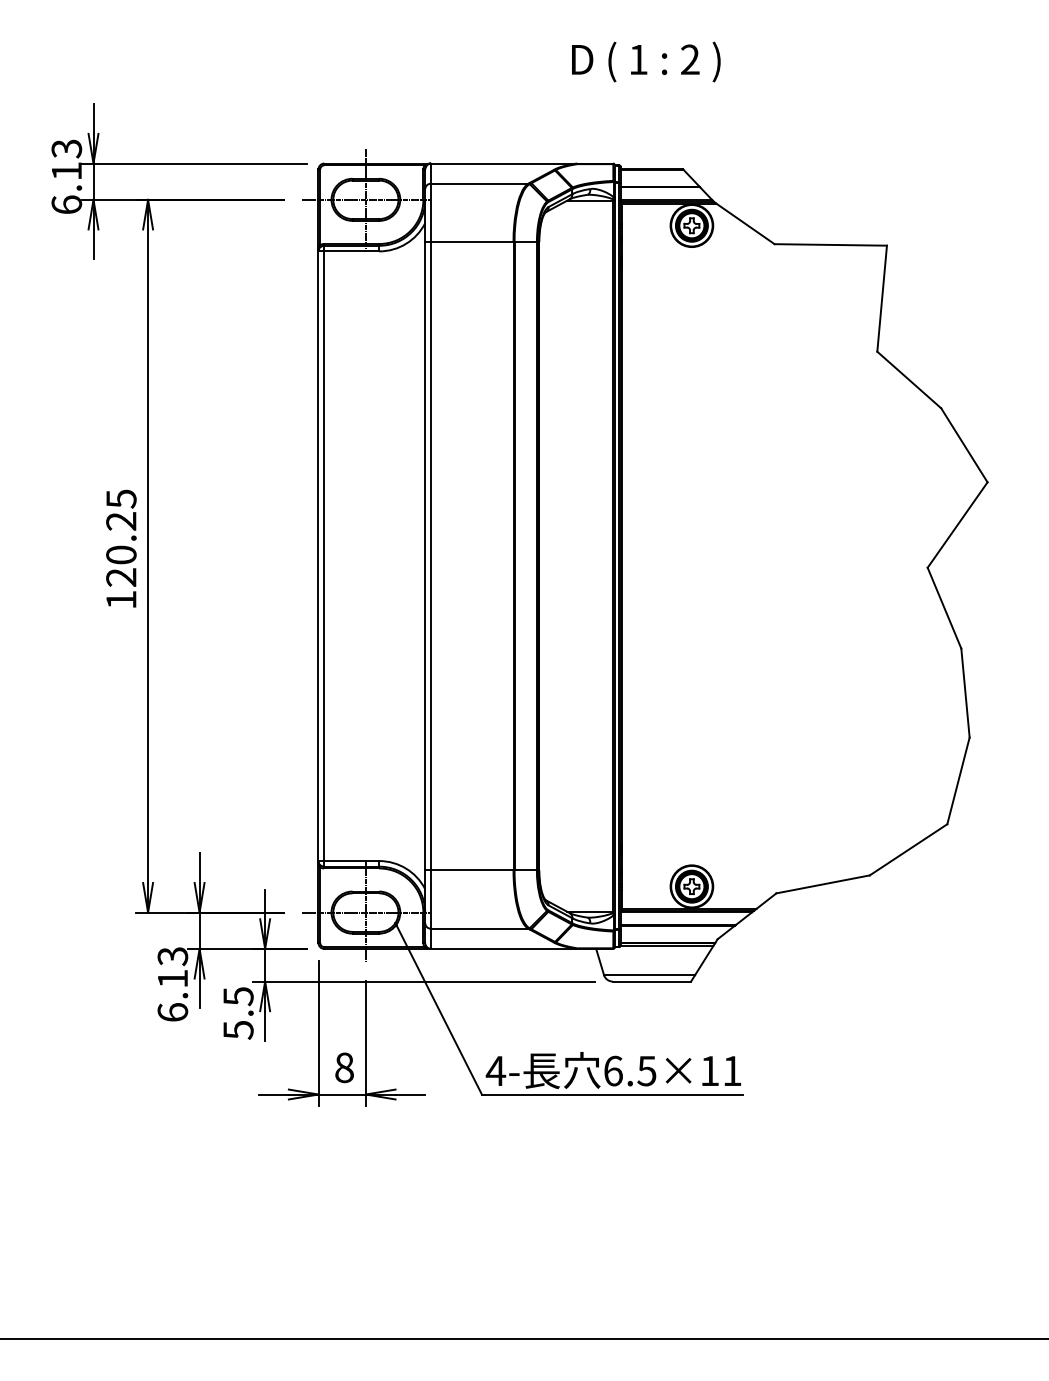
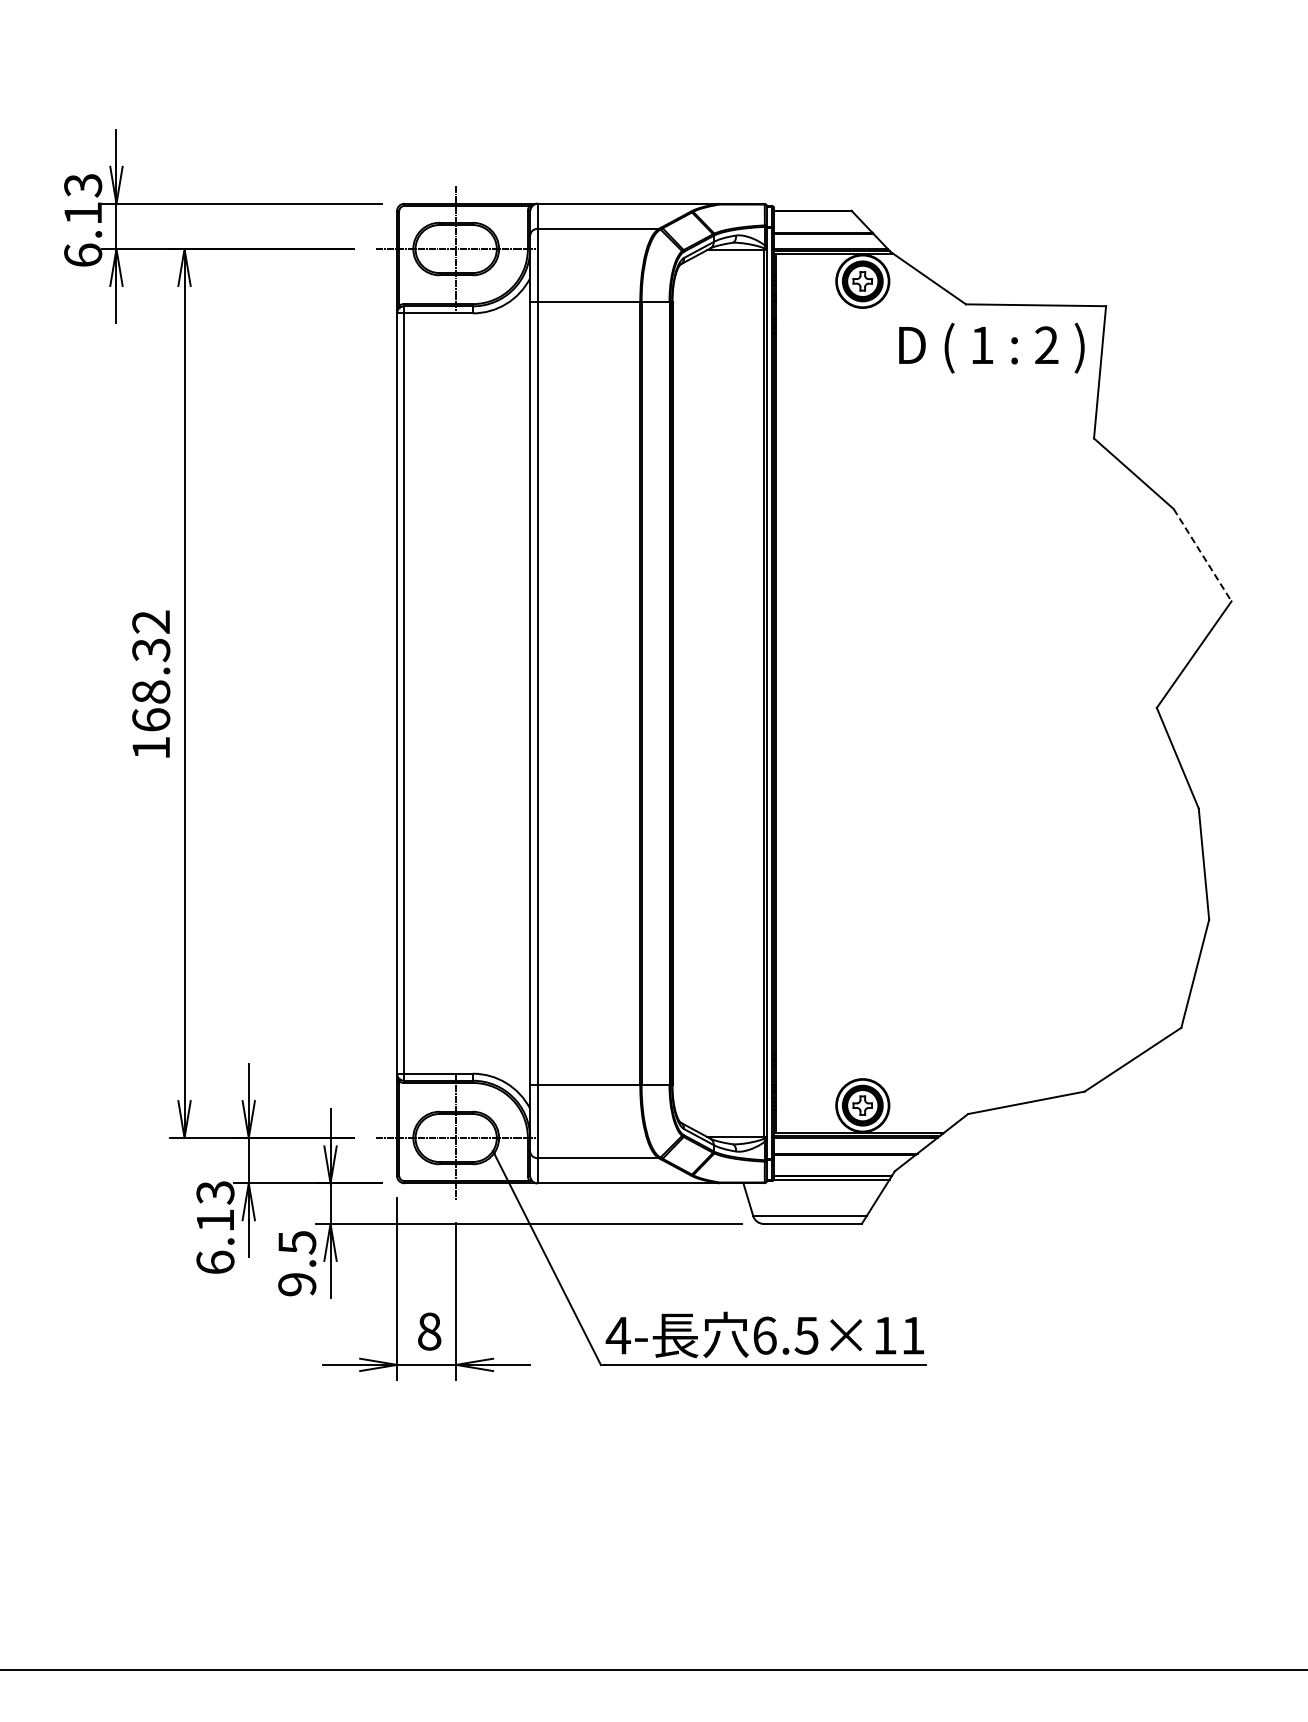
text: (645, 61) -> (991, 347), moved
line: (964, 445) -> (1202, 555), solid -> dashed
text: (121, 537) -> (151, 670), 120.25 -> 168.32
text: (238, 1030) -> (297, 1284), 5.5 -> 9.5

